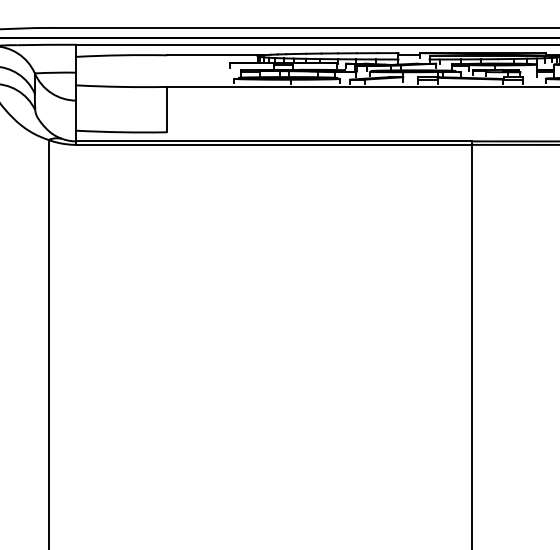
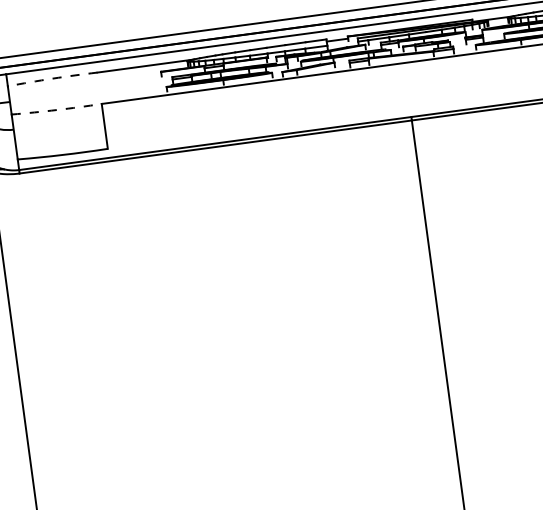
arc: (121, 55) -> (52, 78), solid -> dashed
arc: (121, 86) -> (56, 109), solid -> dashed

